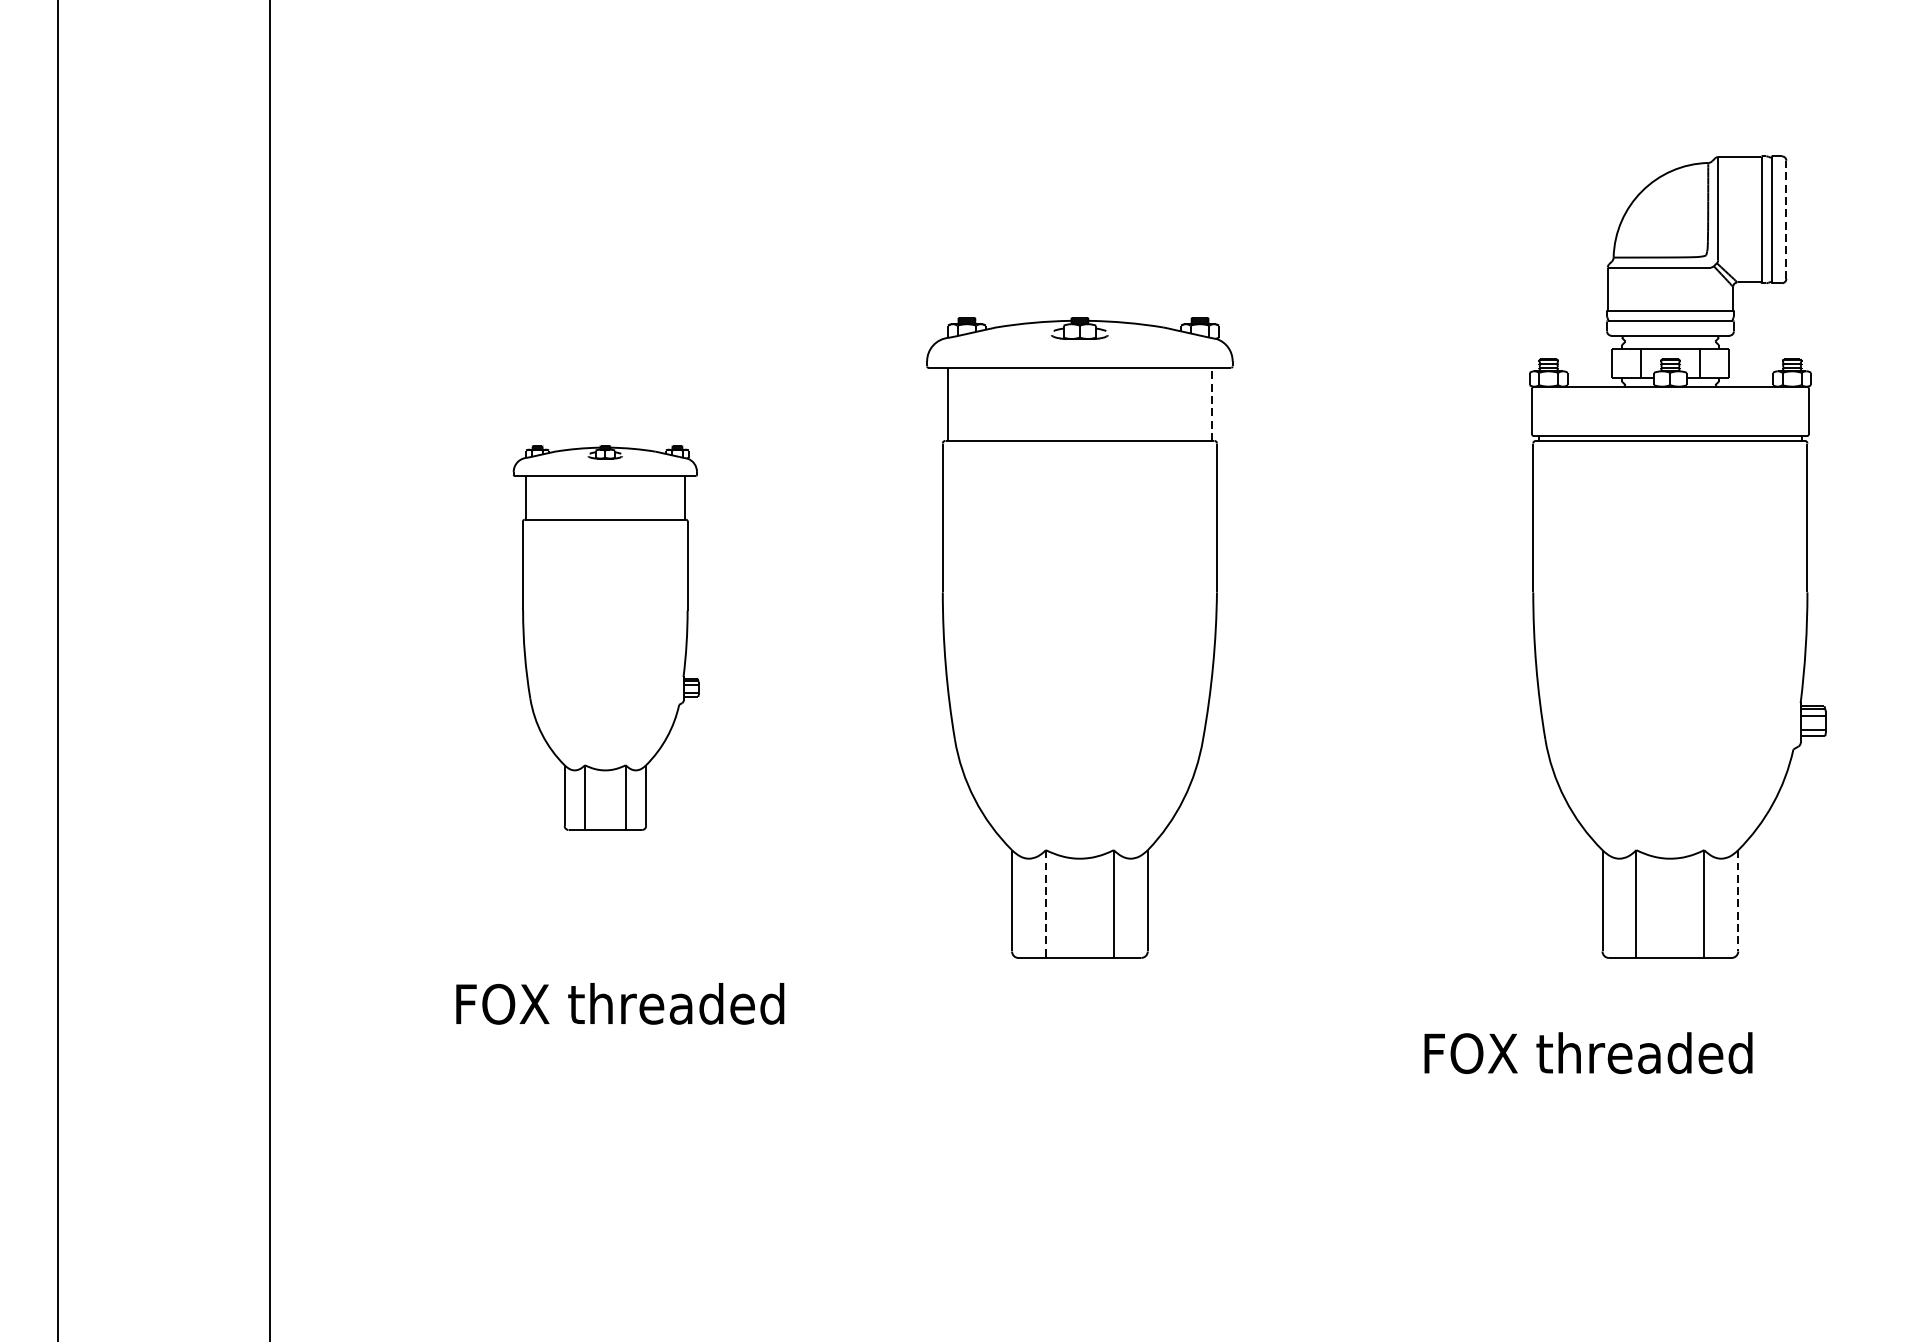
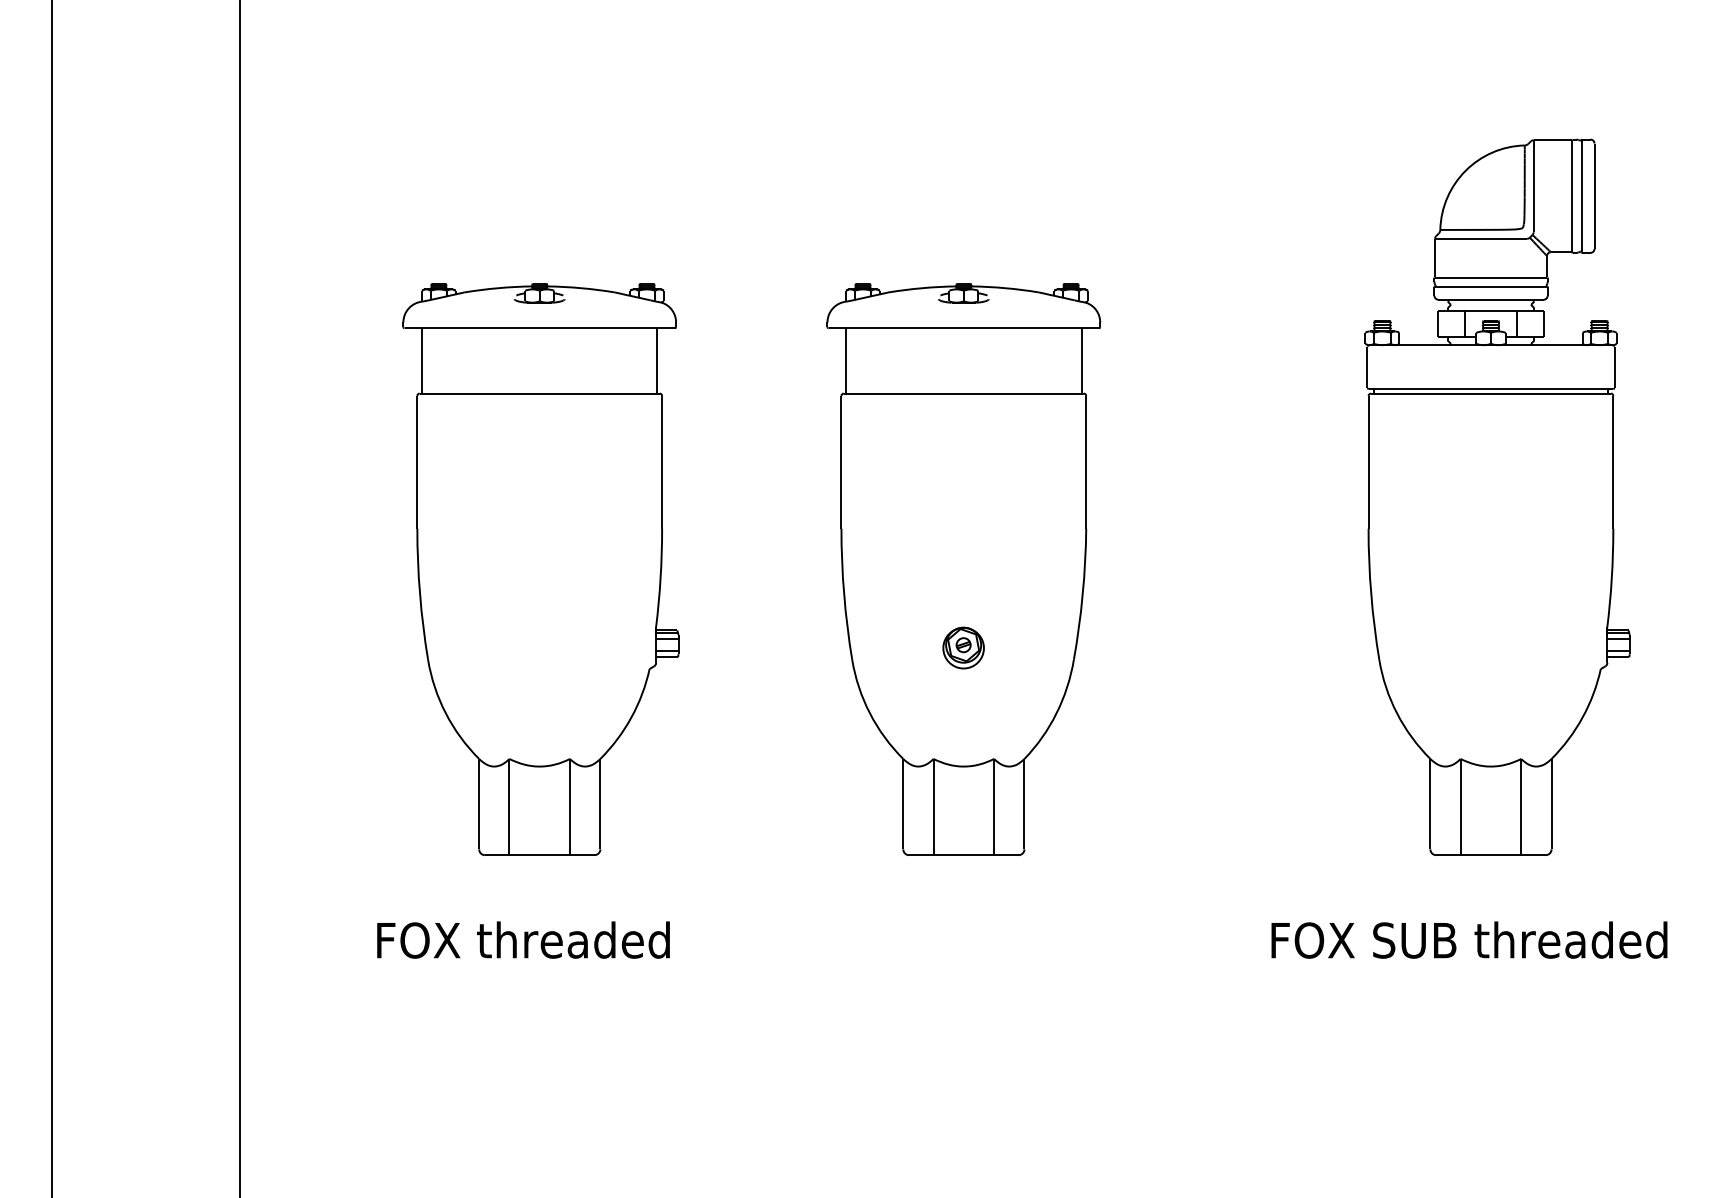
line: (1786, 220) -> (1594, 196), dashed -> solid
line: (1211, 403) -> (1081, 360), dashed -> solid
part: (605, 637) -> (540, 569), size x1.67
part: (1079, 725) -> (963, 647), added
line: (1738, 901) -> (1551, 804), dashed -> solid
line: (1045, 904) -> (933, 807), dashed -> solid
text: (620, 1003) -> (523, 939), moved
text: (1702, 1052) -> (1519, 939), FOX threaded -> FOX SUB threaded

